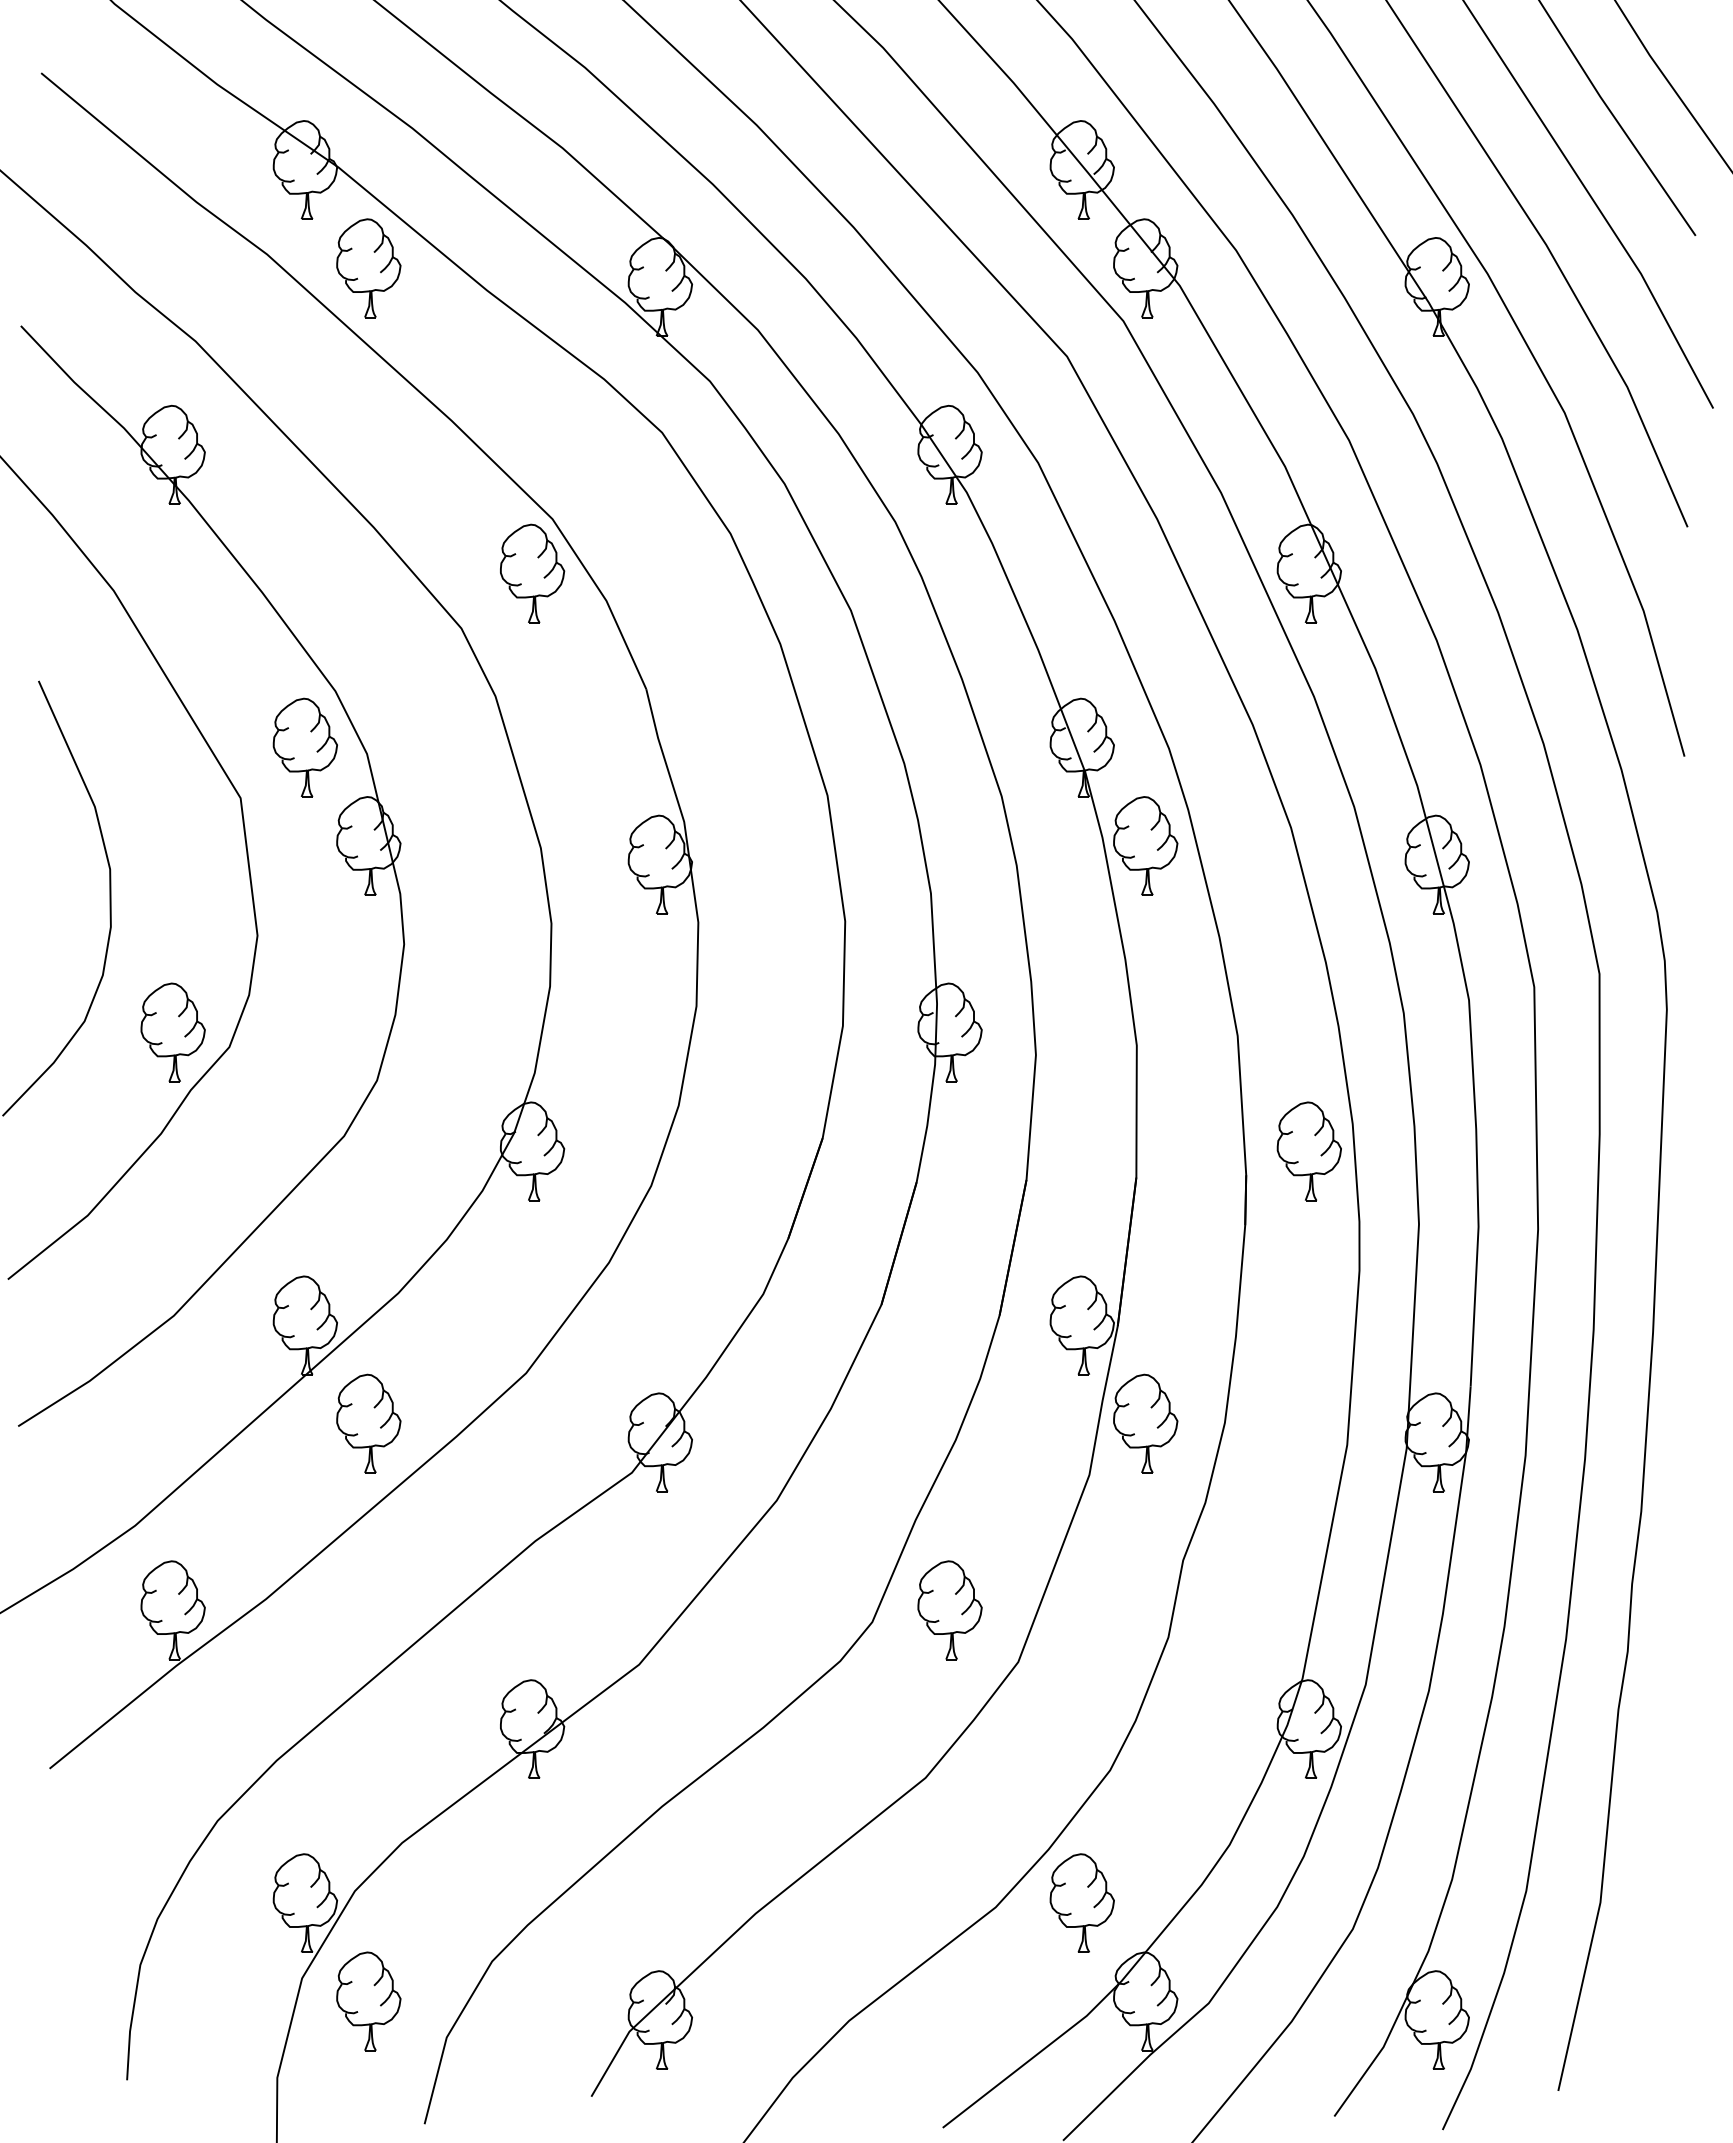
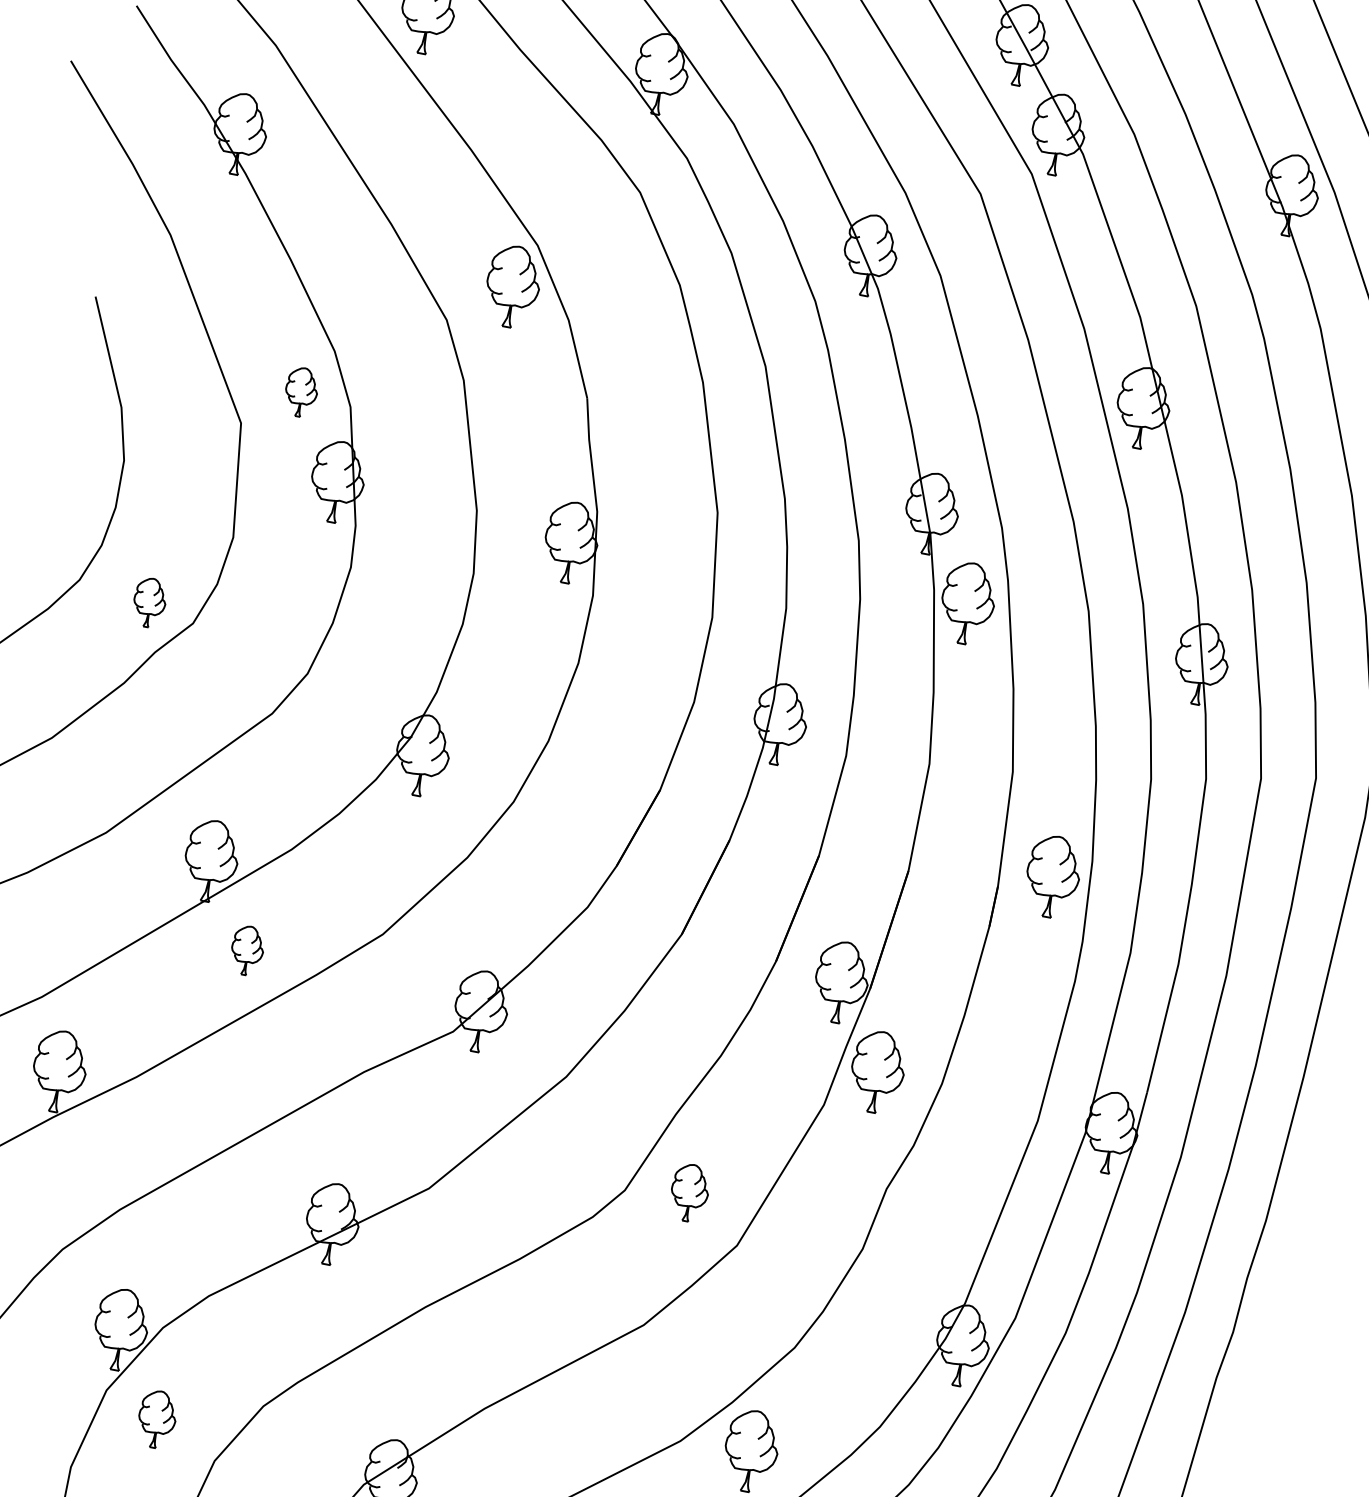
part: (304, 747) -> (300, 392), size x0.6
part: (172, 1032) -> (149, 602), size x0.6
part: (368, 1423) -> (247, 950), size x0.6
part: (949, 1610) -> (689, 1193), size x0.7
part: (368, 2001) -> (156, 1419), size x0.7

